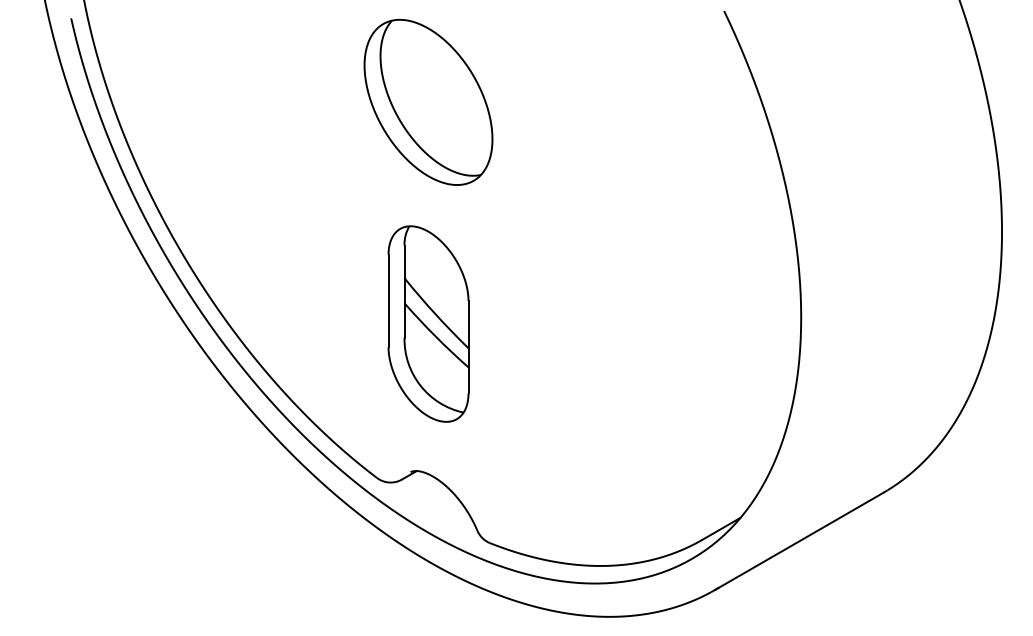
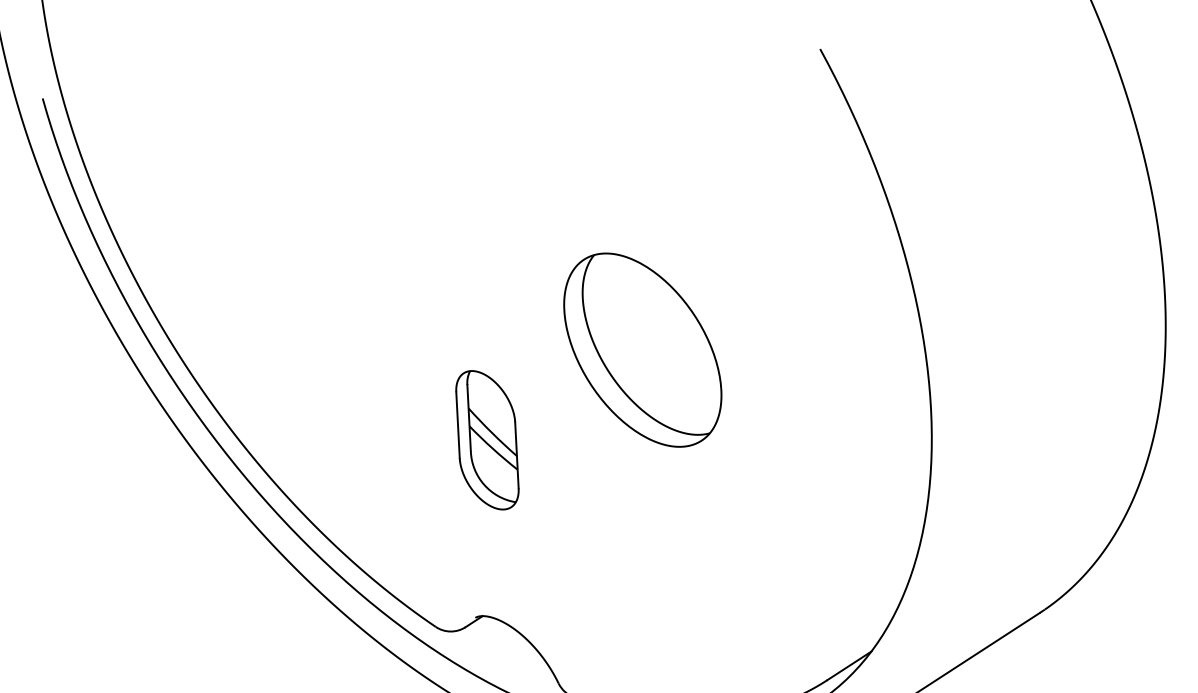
part: (428, 101) -> (642, 349), moved
part: (428, 323) -> (487, 439), size x0.6

